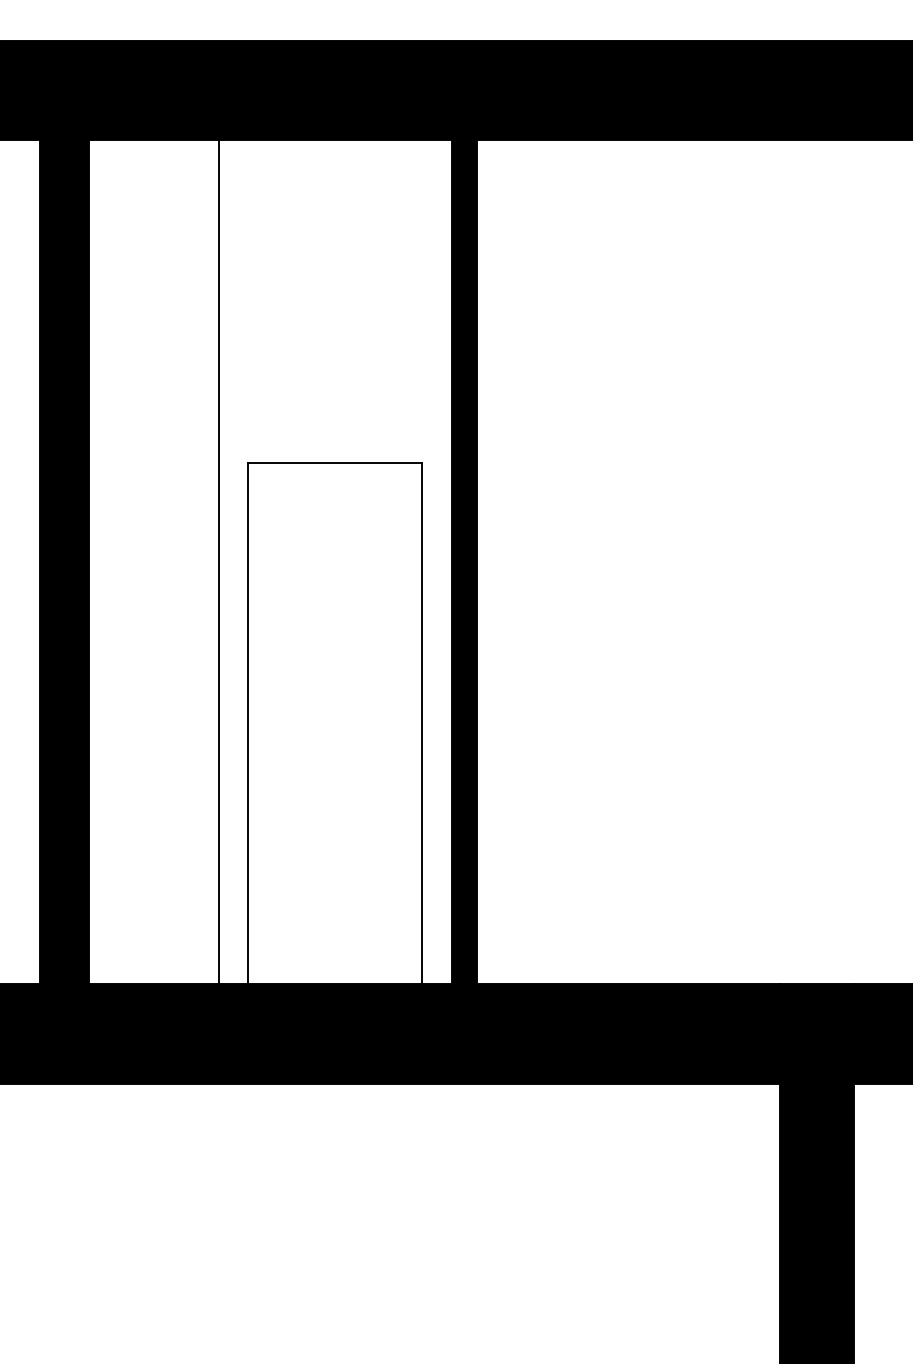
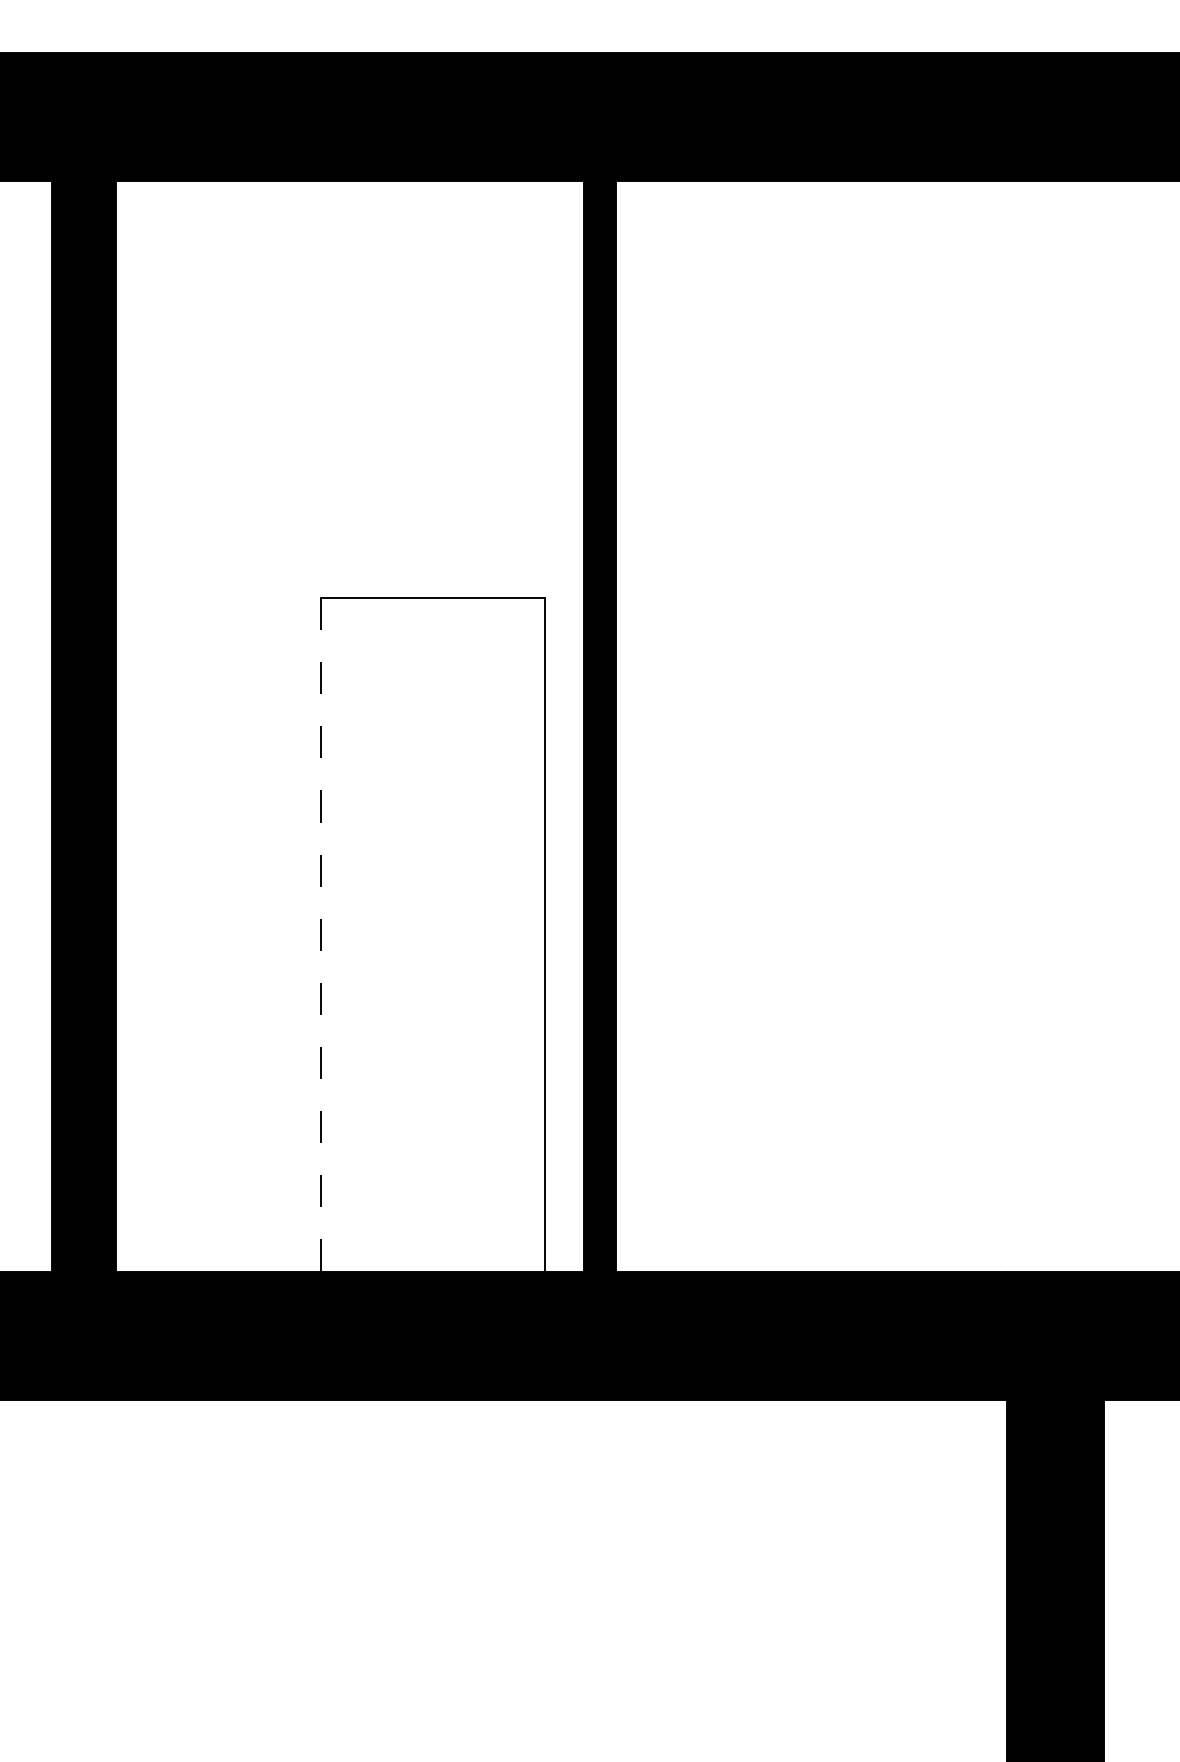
line: (218, 562) -> (282, 726), removed
line: (247, 723) -> (320, 934), solid -> dashed

